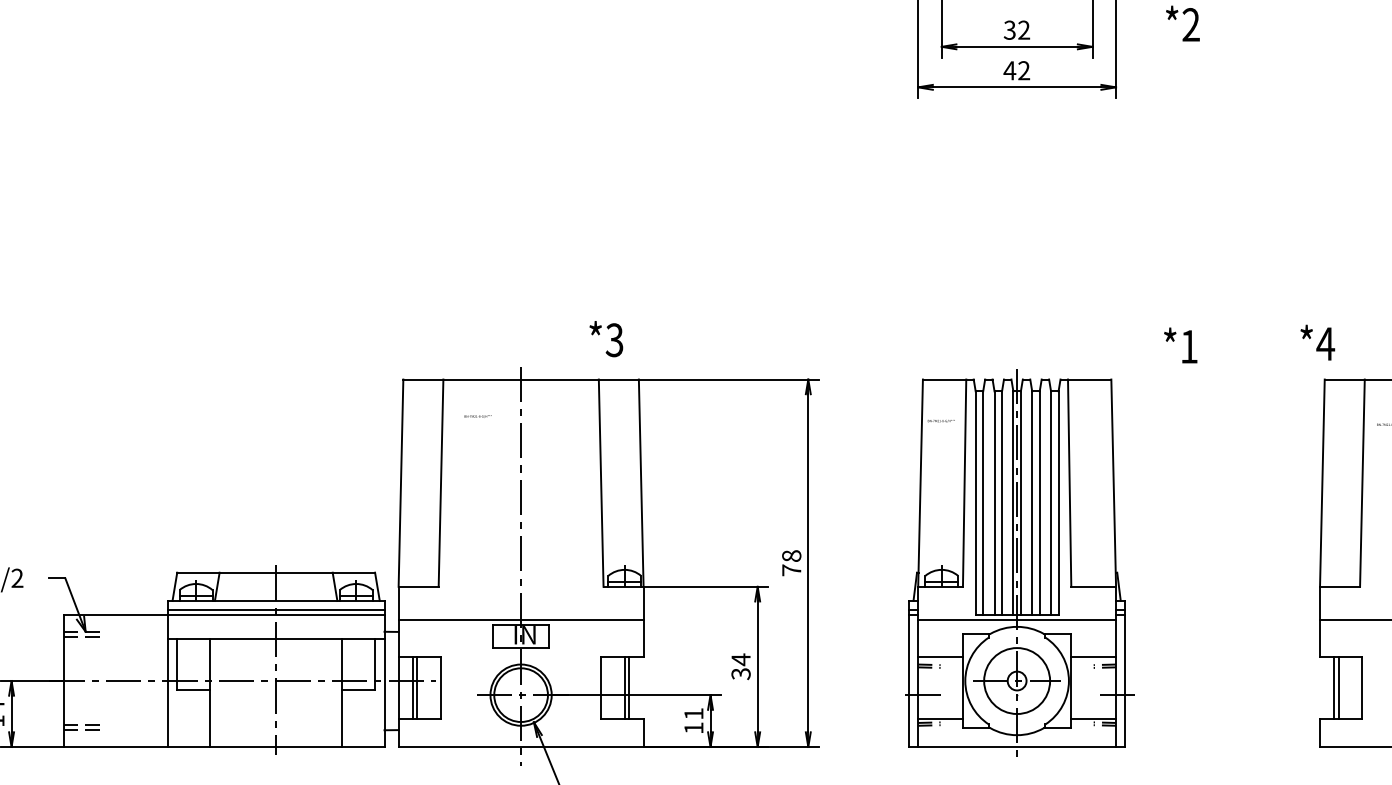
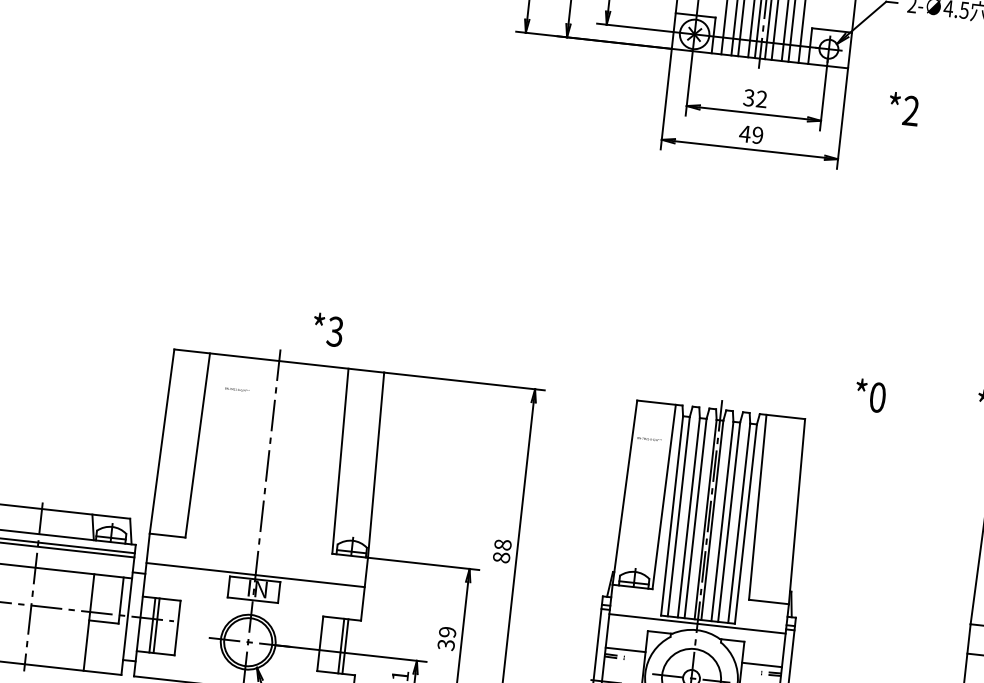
text: (1024, 70) -> (758, 135), 42 -> 49
text: (606, 339) -> (328, 330), moved
text: (1189, 346) -> (877, 397), *1 -> *0
text: (791, 570) -> (501, 557), 78 -> 88
text: (740, 659) -> (447, 632), 34 -> 39

